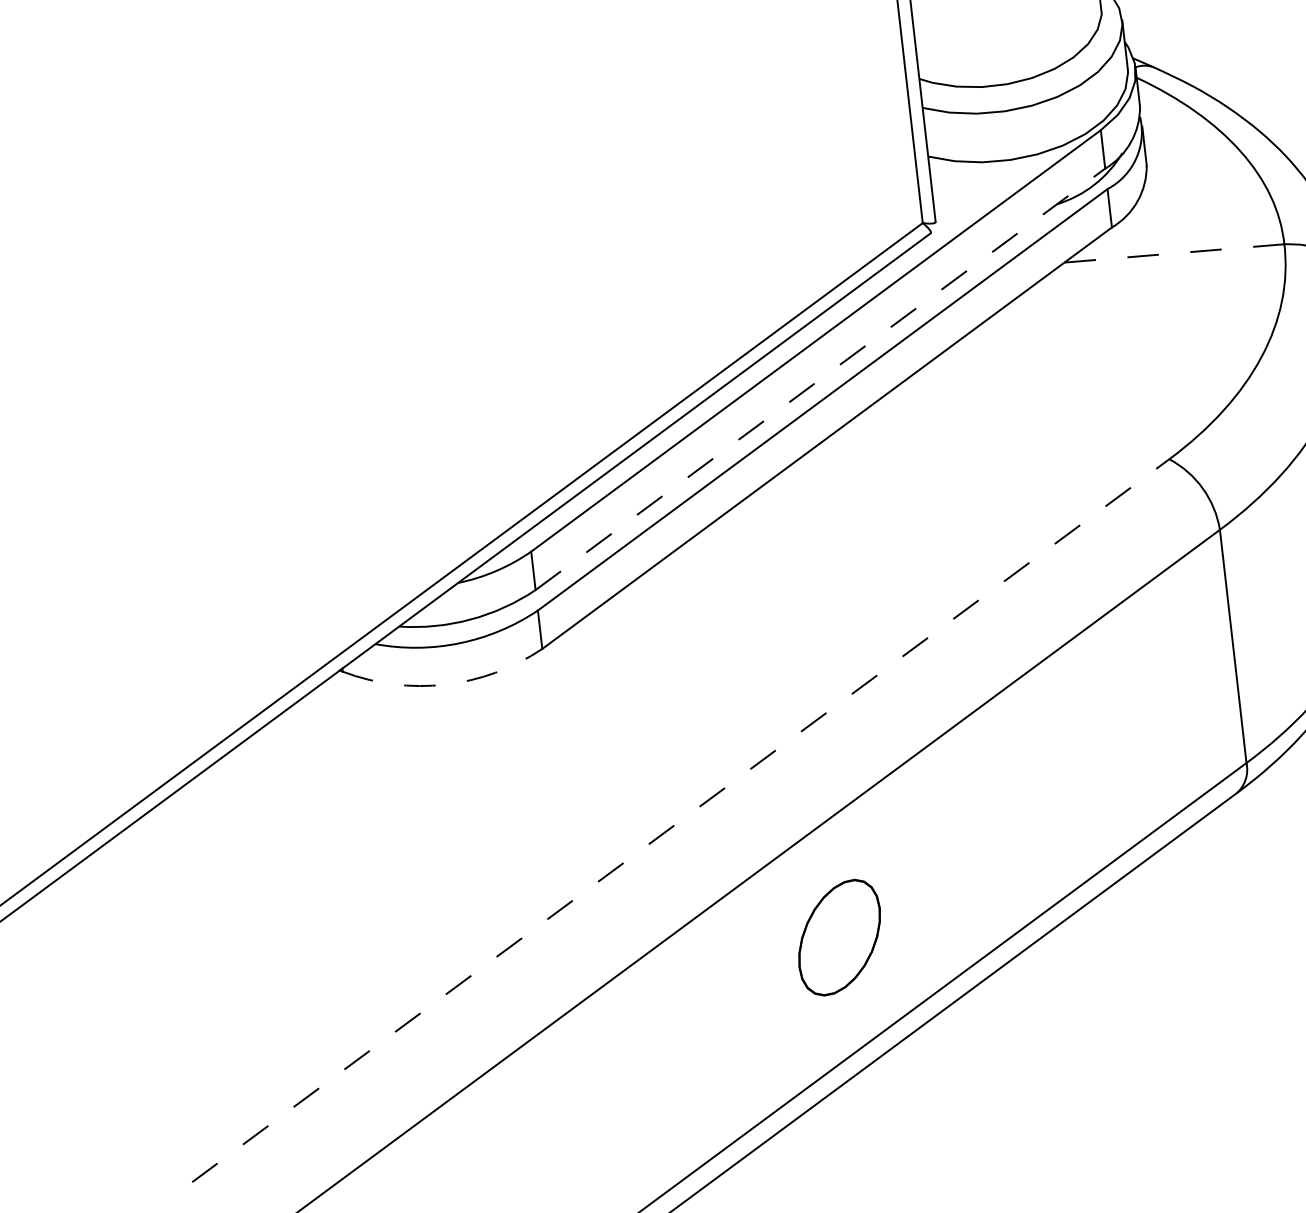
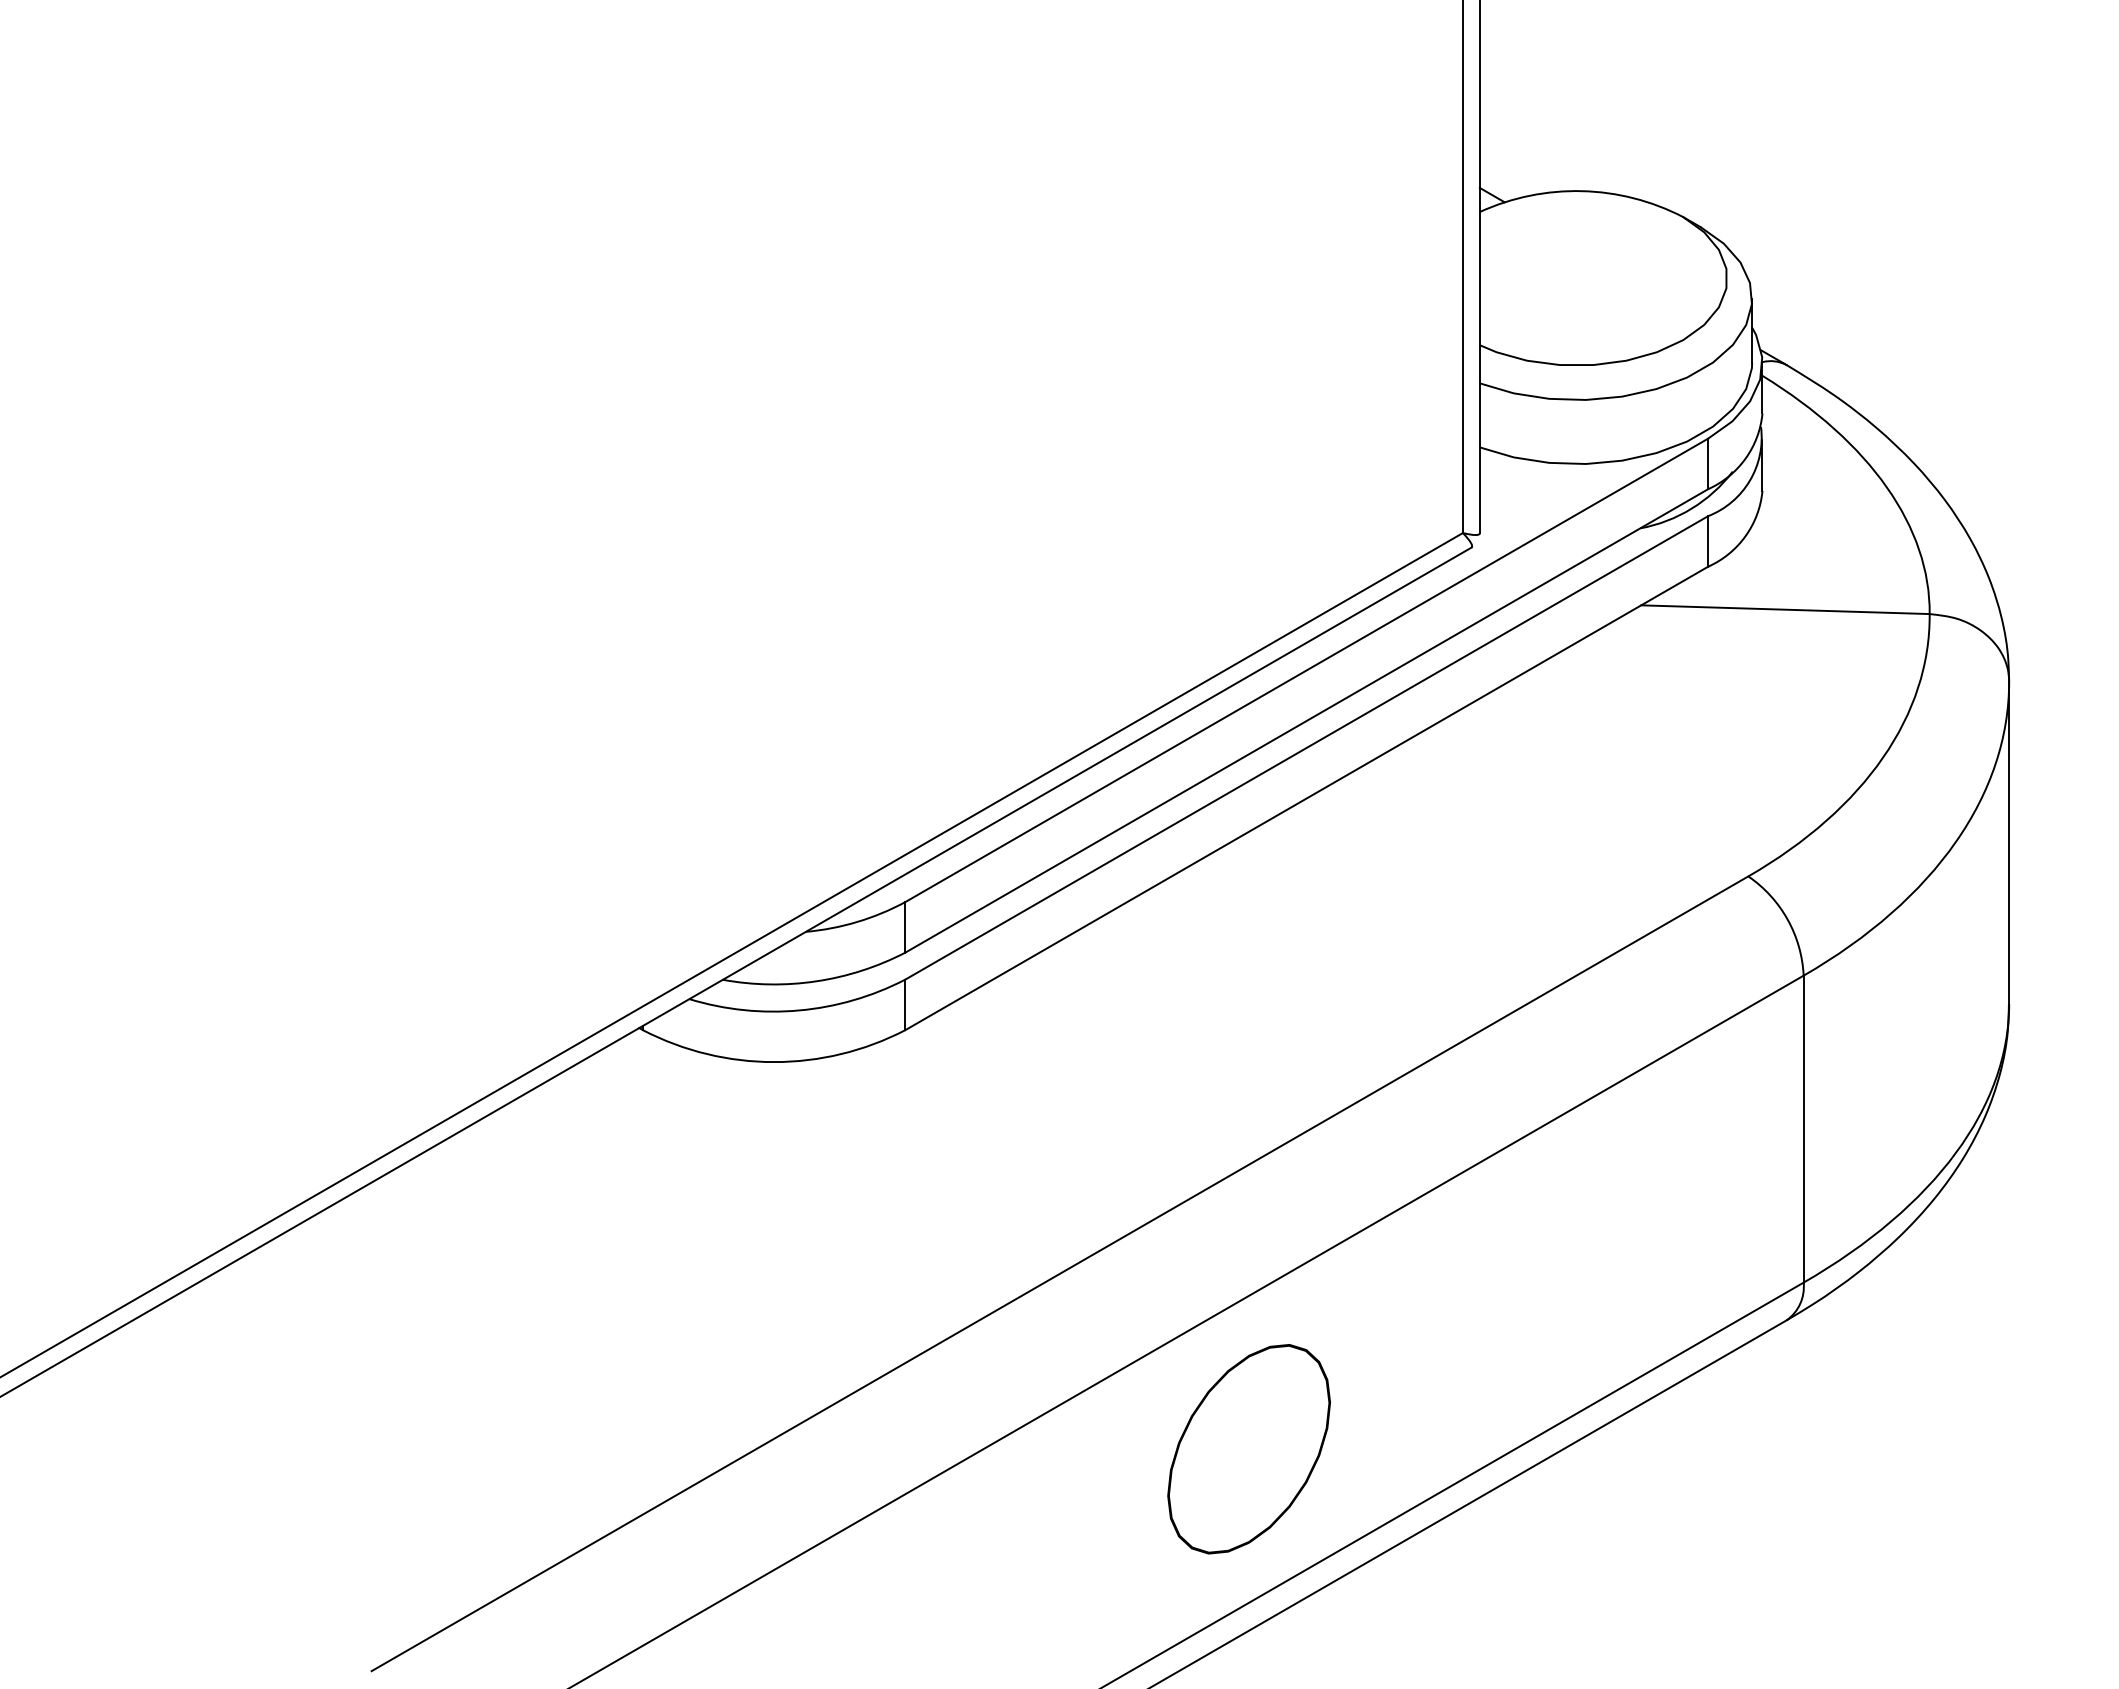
line: (1174, 253) -> (1785, 609), dashed -> solid
line: (820, 378) -> (1307, 720), dashed -> solid
arc: (445, 684) -> (774, 1062), dashed -> solid
line: (680, 820) -> (1059, 1273), dashed -> solid
part: (839, 937) -> (1248, 1449), size x1.43

